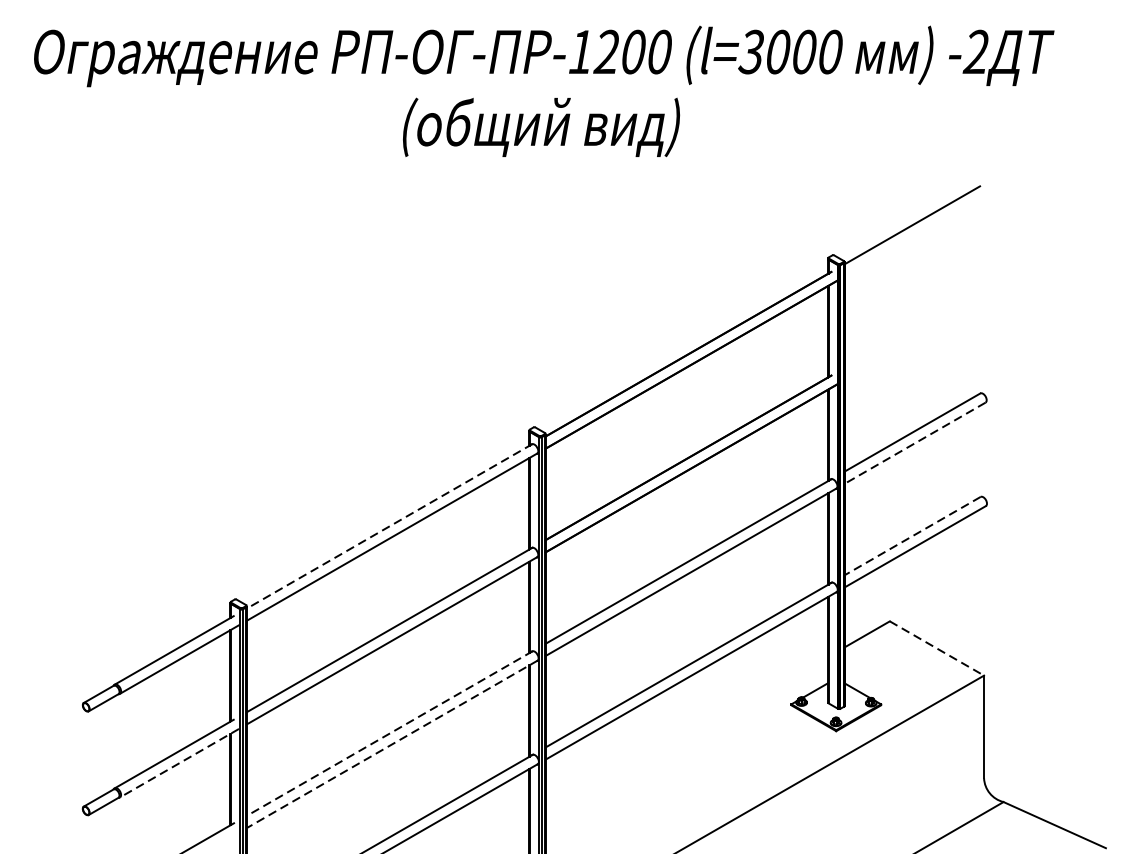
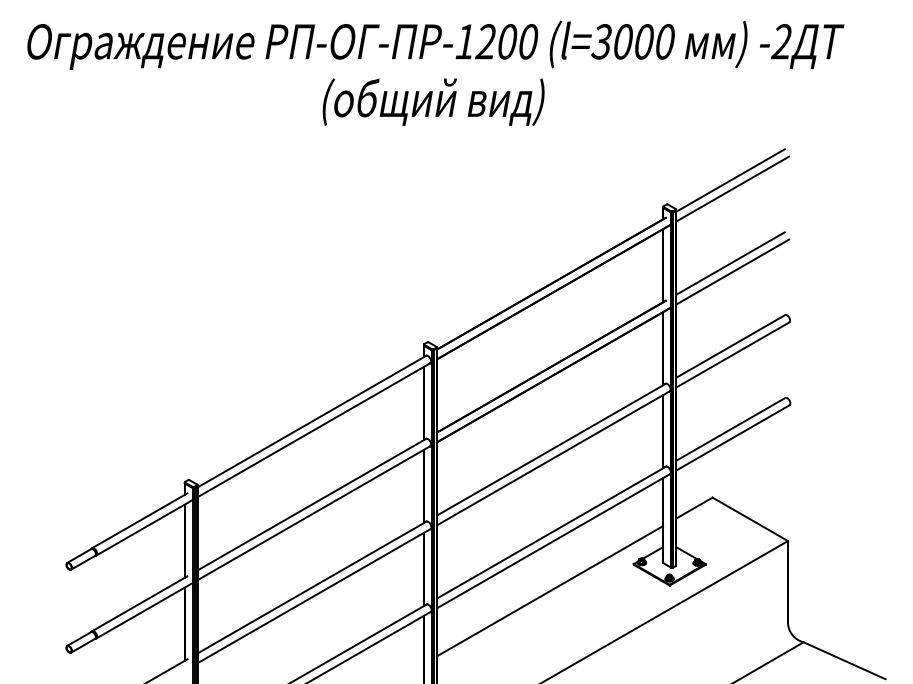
line: (914, 235) -> (732, 188), added
line: (912, 328) -> (730, 263), added
line: (914, 338) -> (732, 271), added
line: (914, 443) -> (732, 355), dashed -> solid
line: (390, 526) -> (312, 421), dashed -> solid
line: (913, 536) -> (731, 429), dashed -> solid
line: (937, 648) -> (750, 519), dashed -> solid
line: (390, 733) -> (312, 587), dashed -> solid
line: (687, 738) -> (550, 591), added
line: (392, 744) -> (314, 596), dashed -> solid
line: (179, 763) -> (143, 611), dashed -> solid

